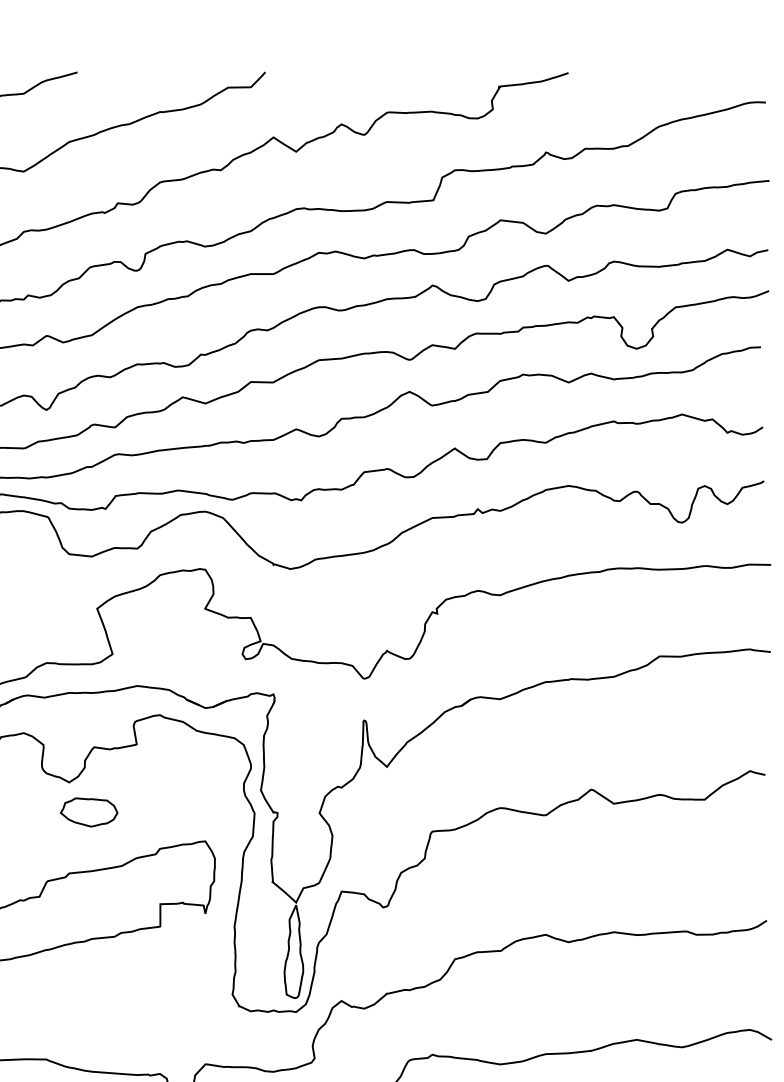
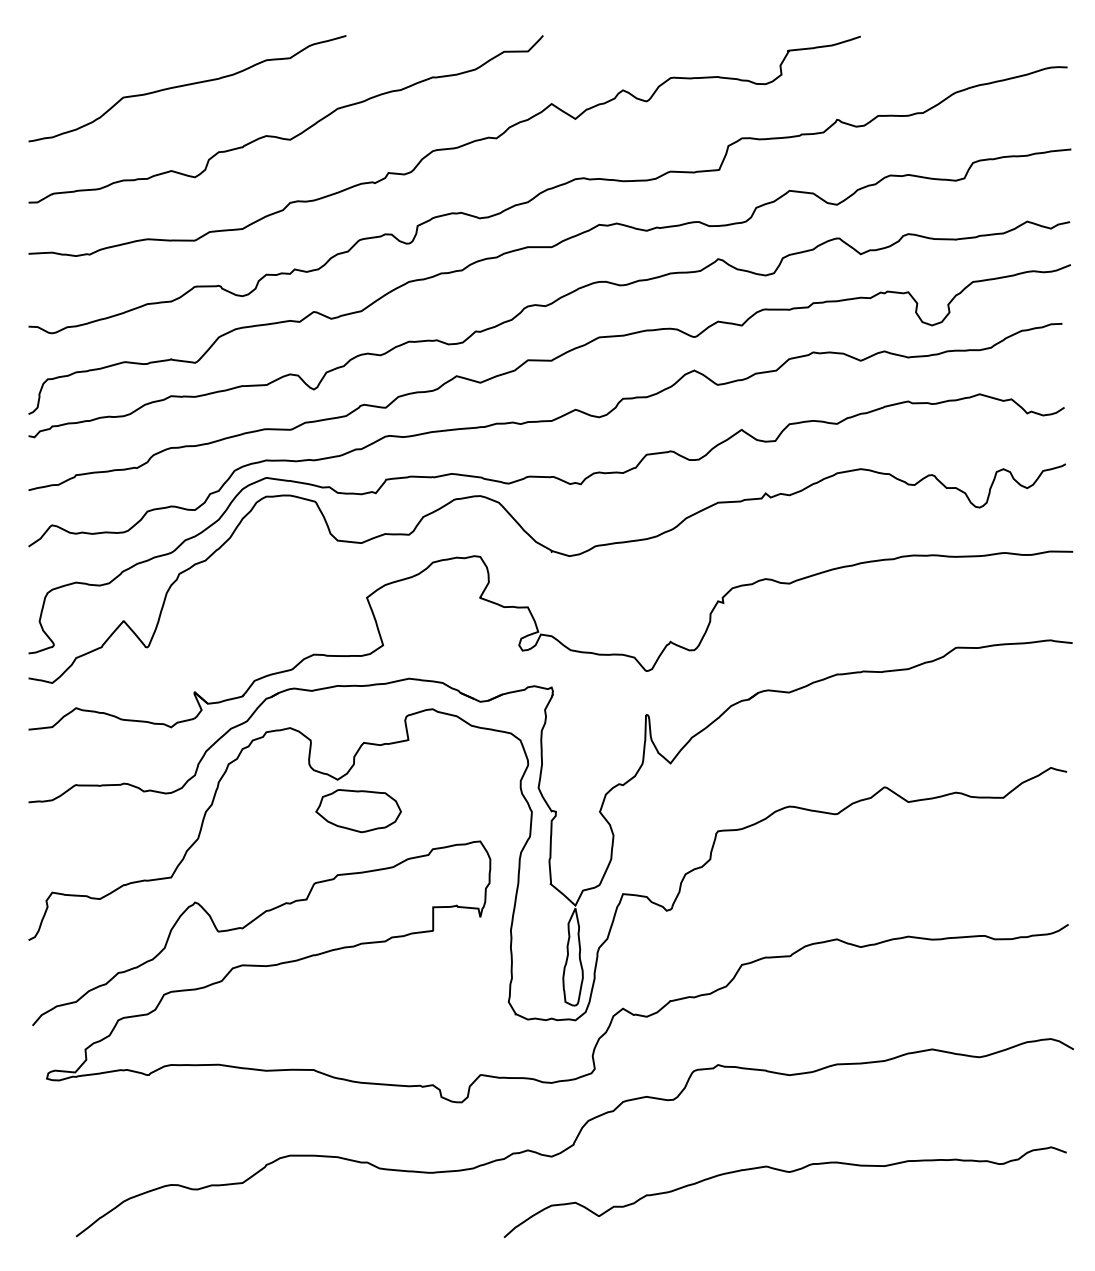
part: (89, 812) -> (358, 811), size x1.43

